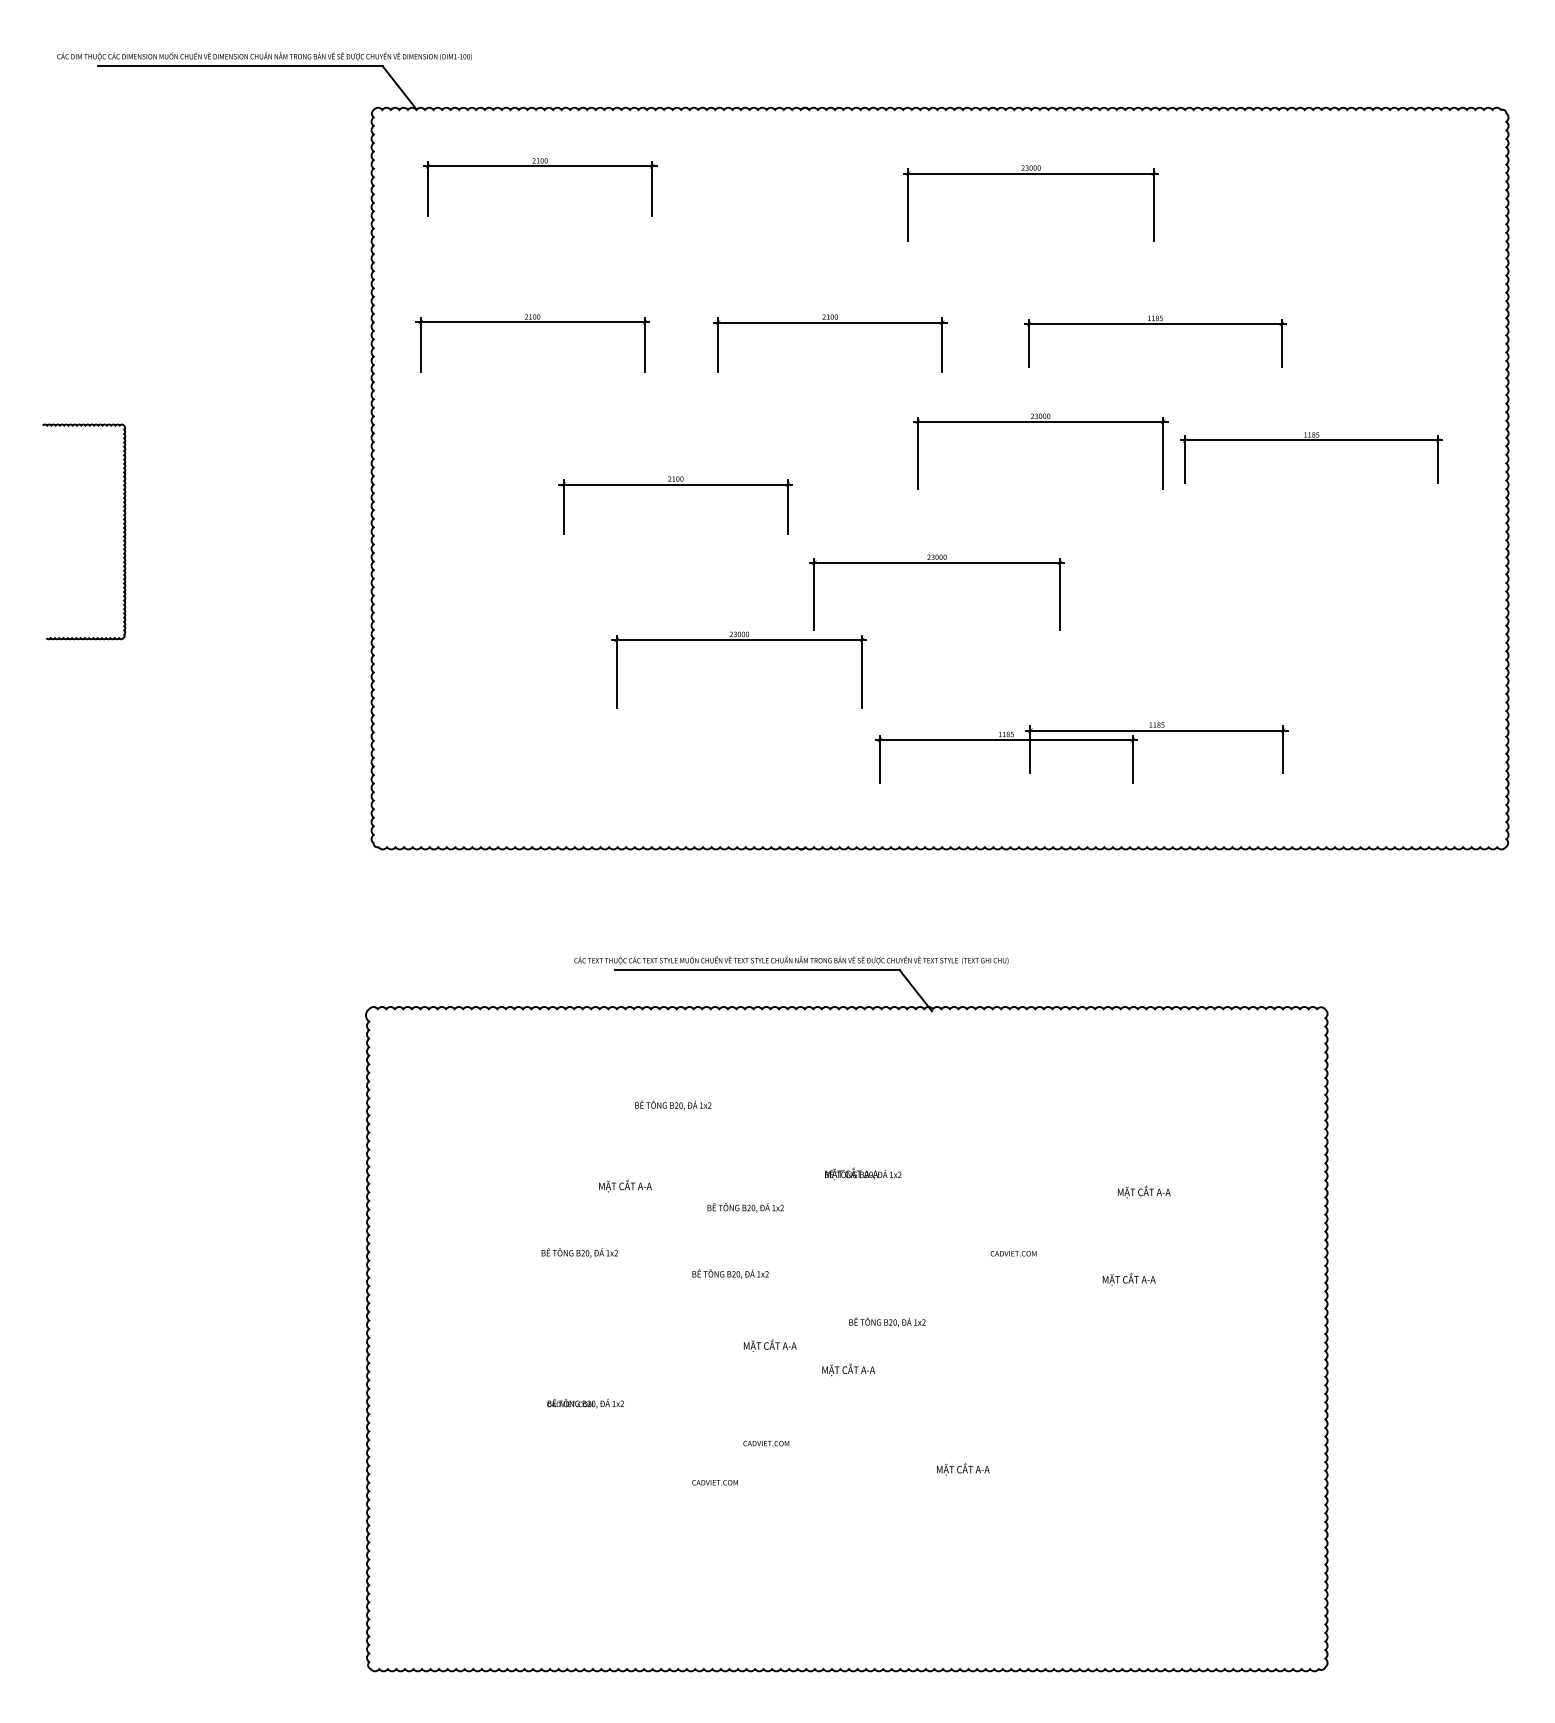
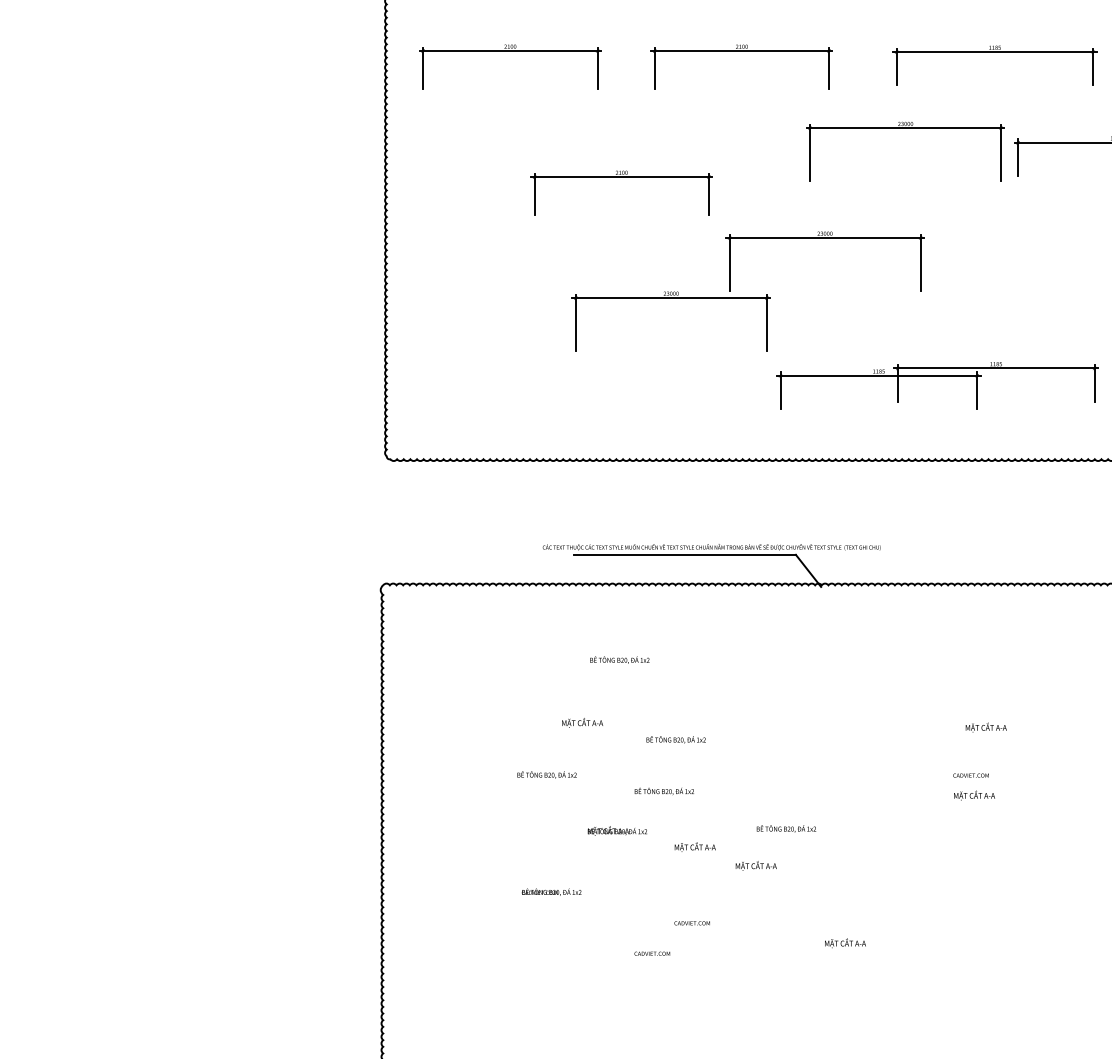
curve: (123, 531) -> (192, 213), removed
text: (863, 1173) -> (617, 830), moved
text: (1013, 1253) -> (970, 775), moved

